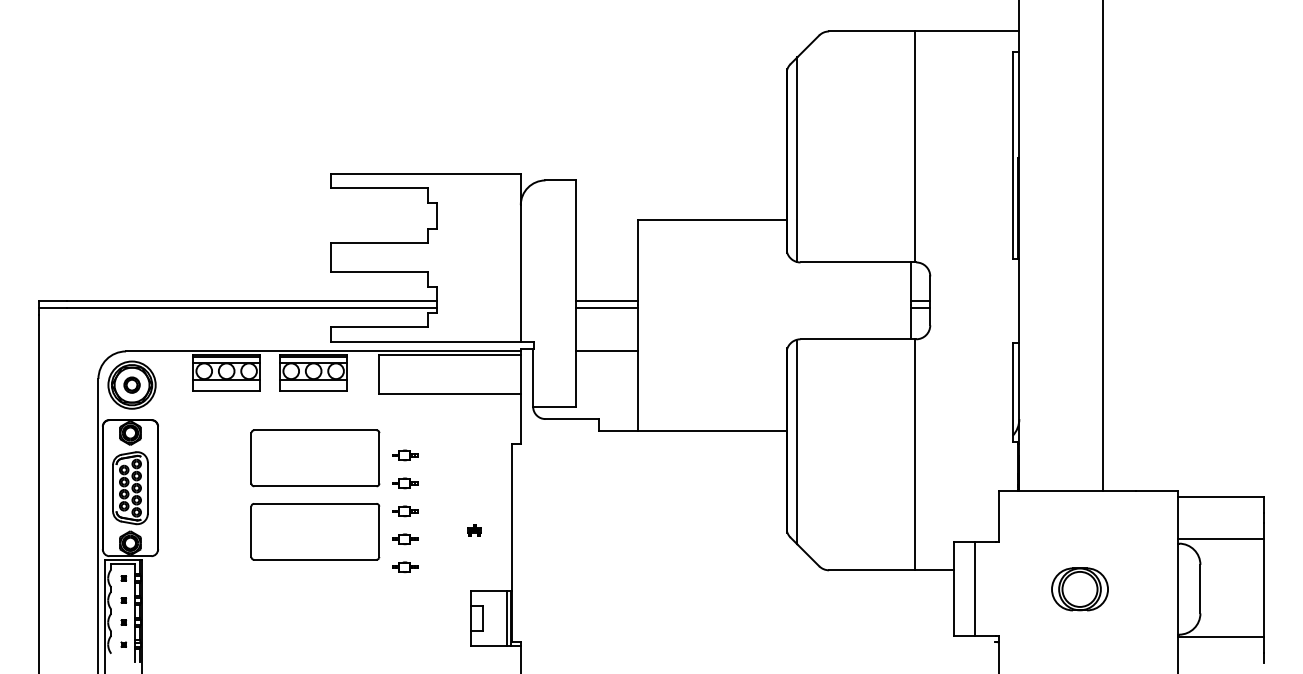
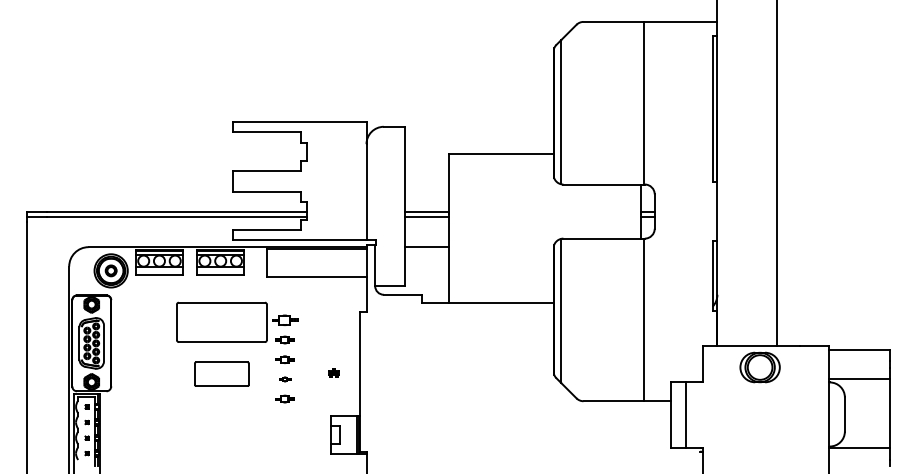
part: (131, 384) -> (110, 270), moved
part: (405, 455) -> (285, 320), size x1.4
part: (315, 531) -> (221, 373), size x0.6
part: (405, 539) -> (285, 379), size x0.6
part: (1079, 589) -> (759, 367), moved

